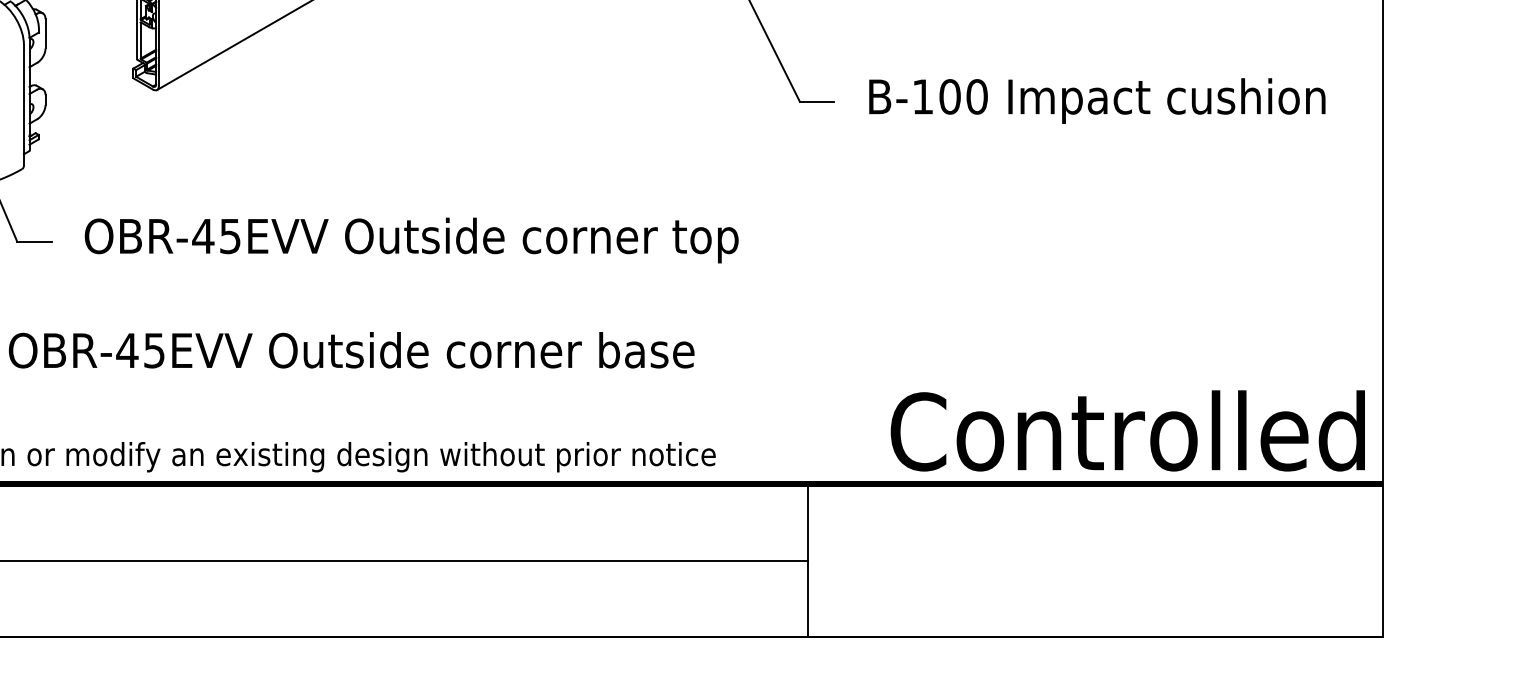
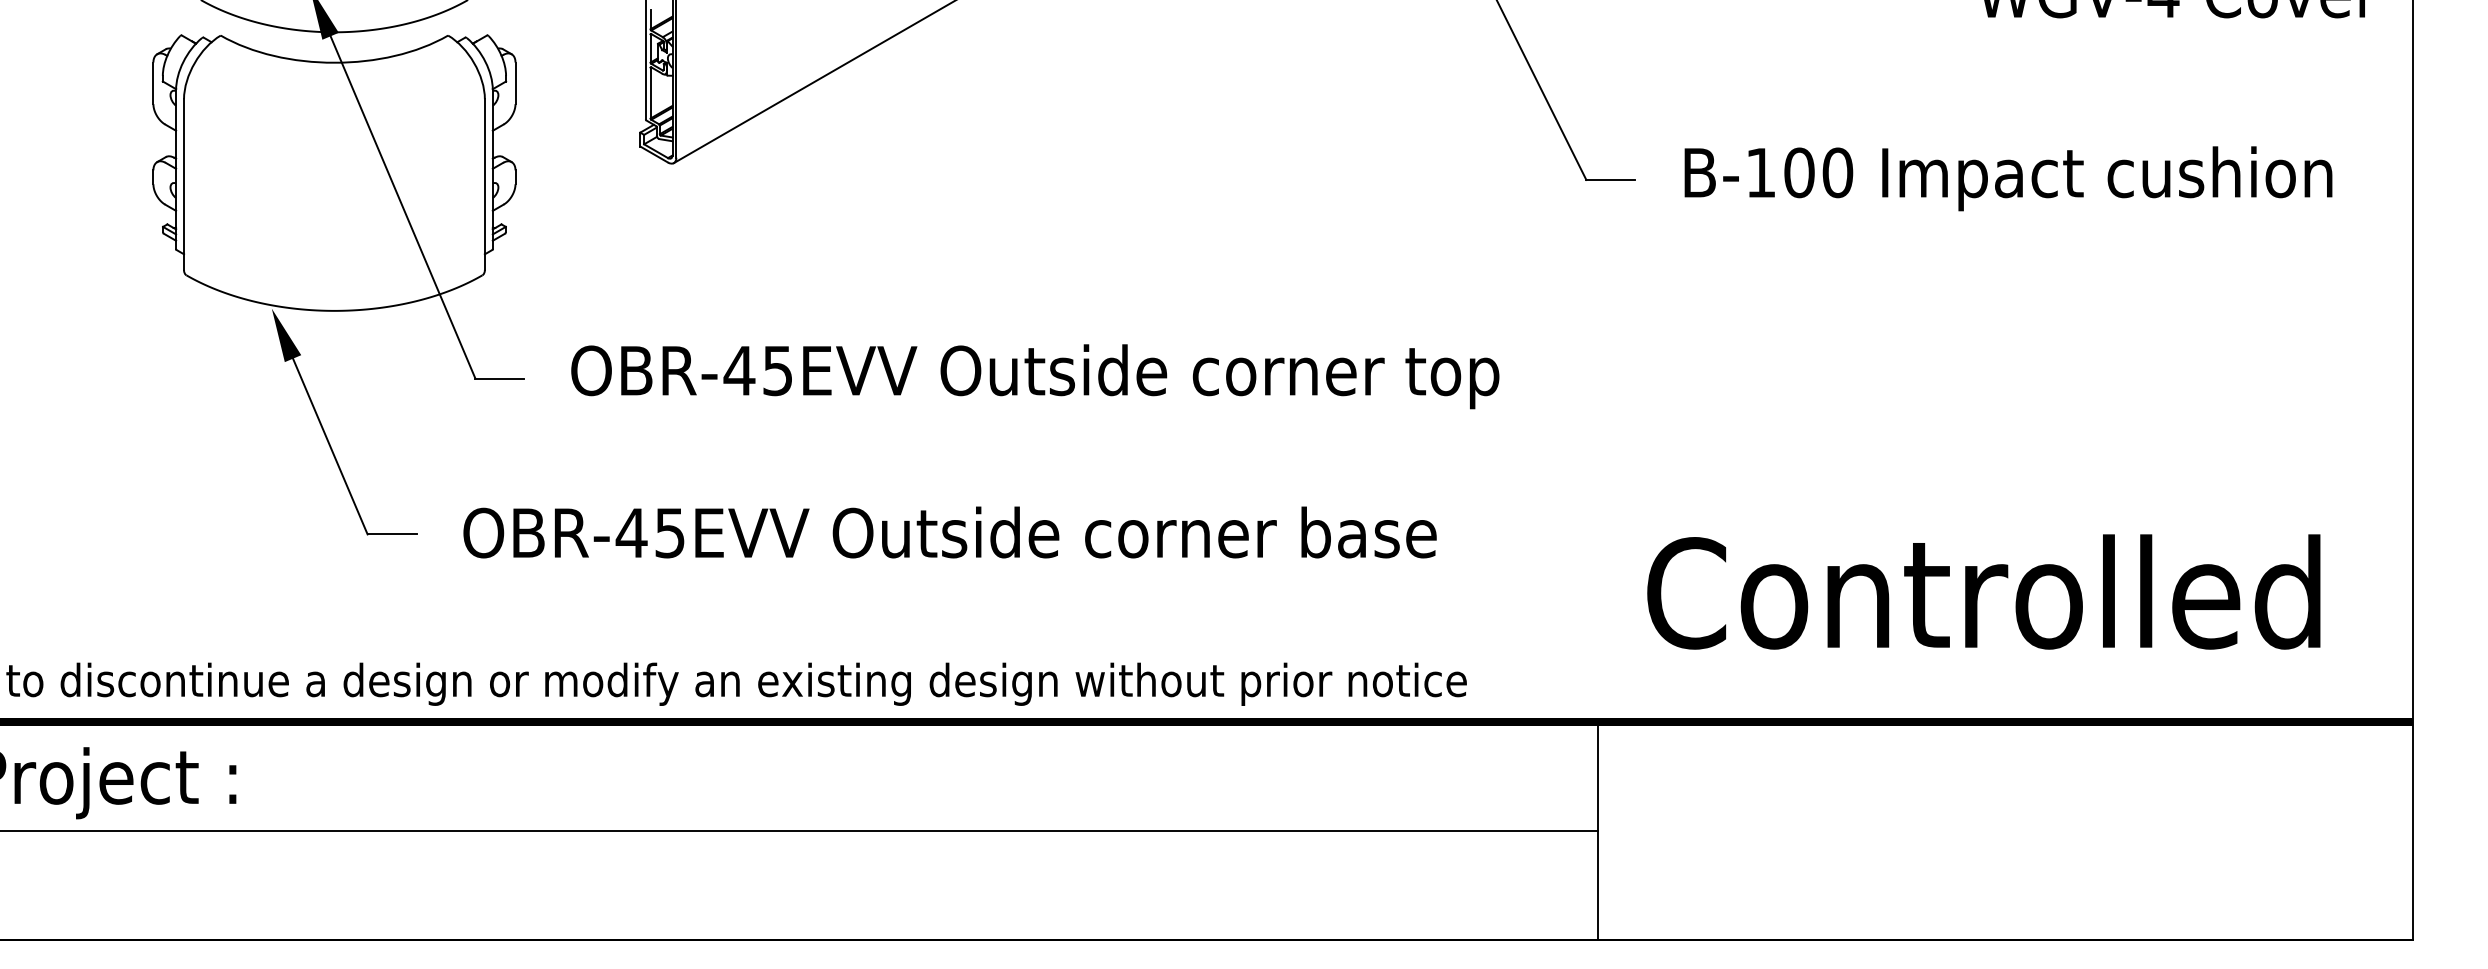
text: (1127, 430) -> (1983, 591), moved

